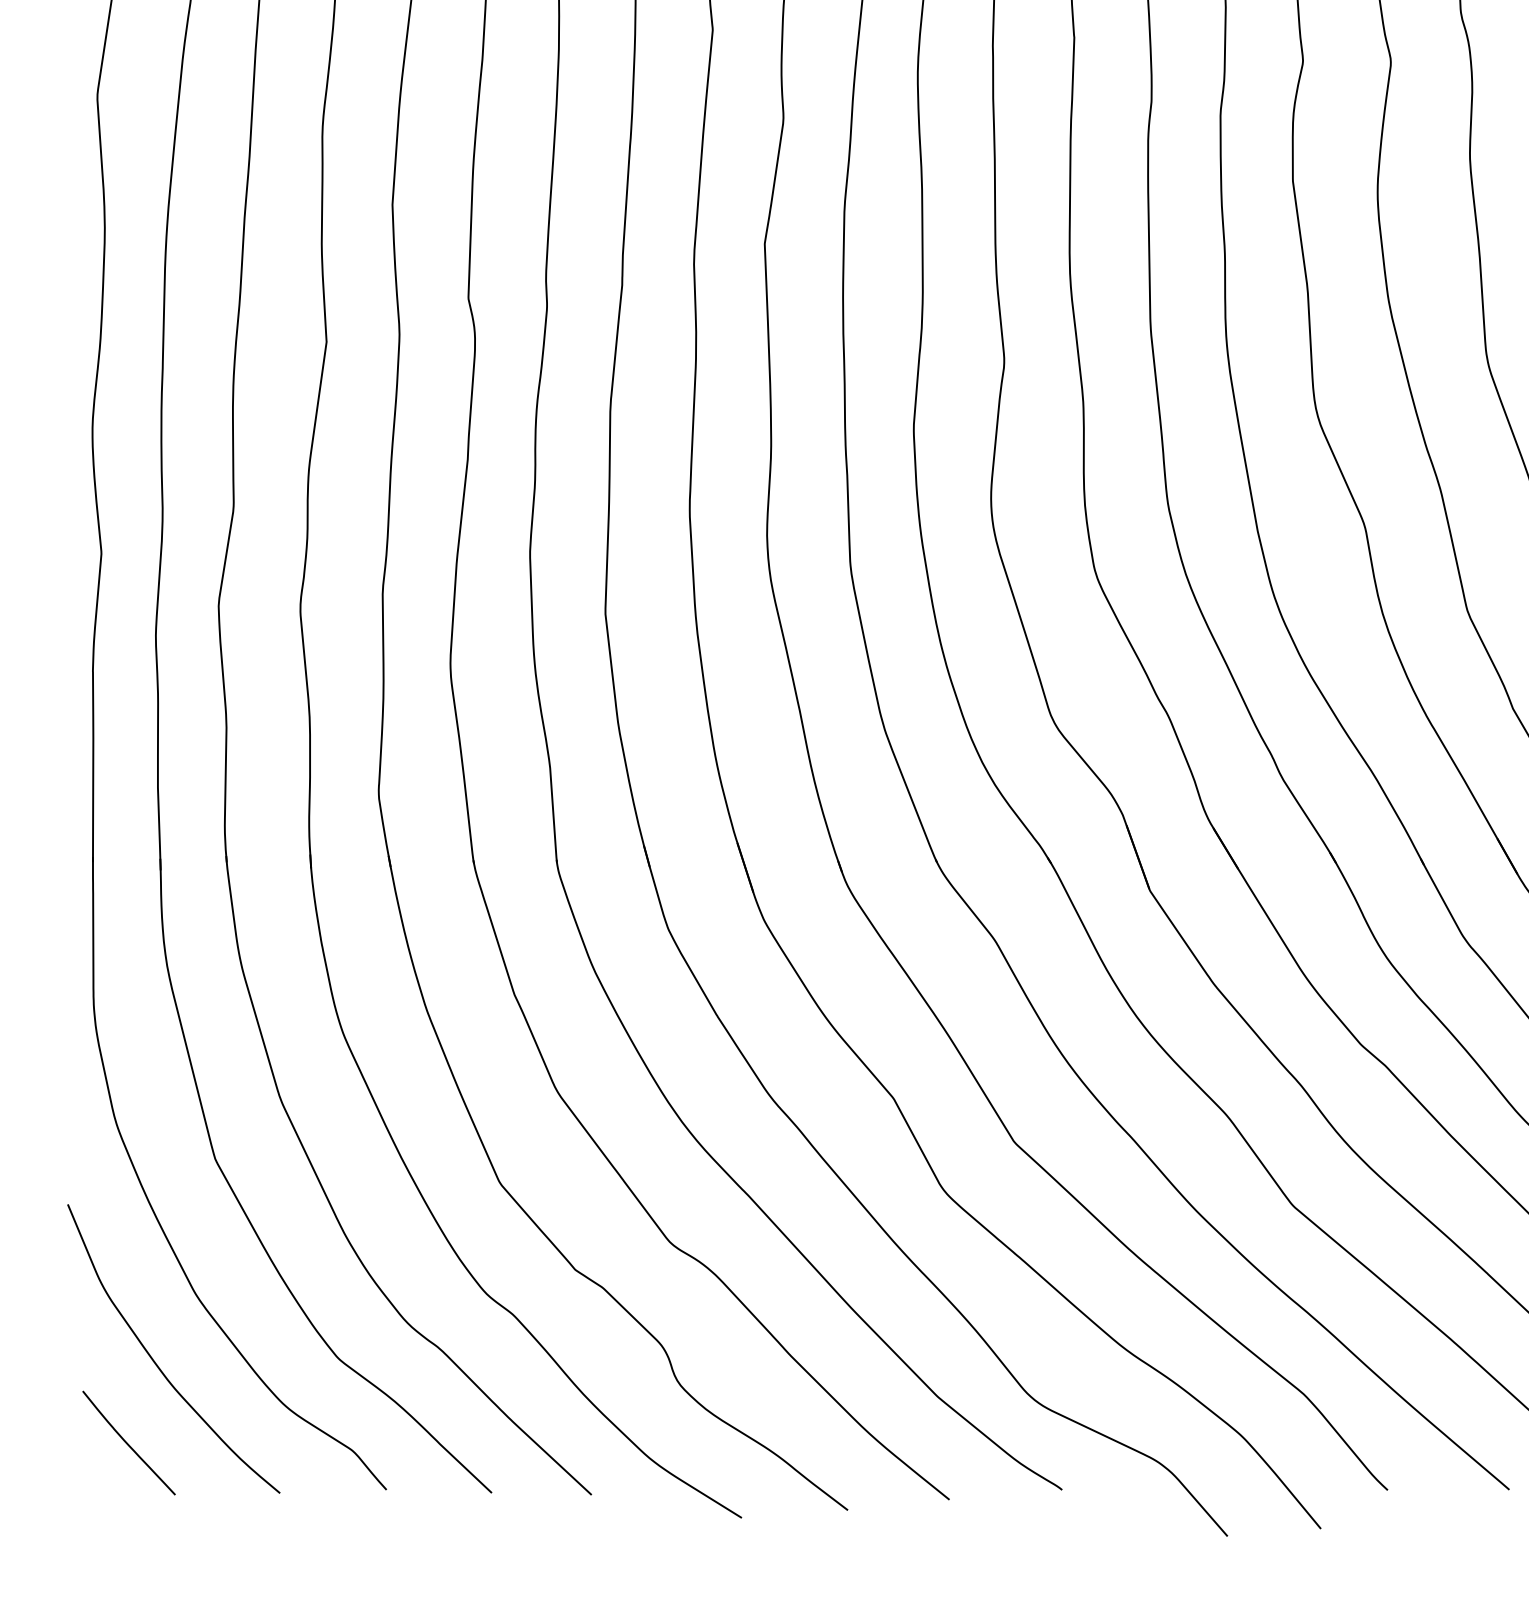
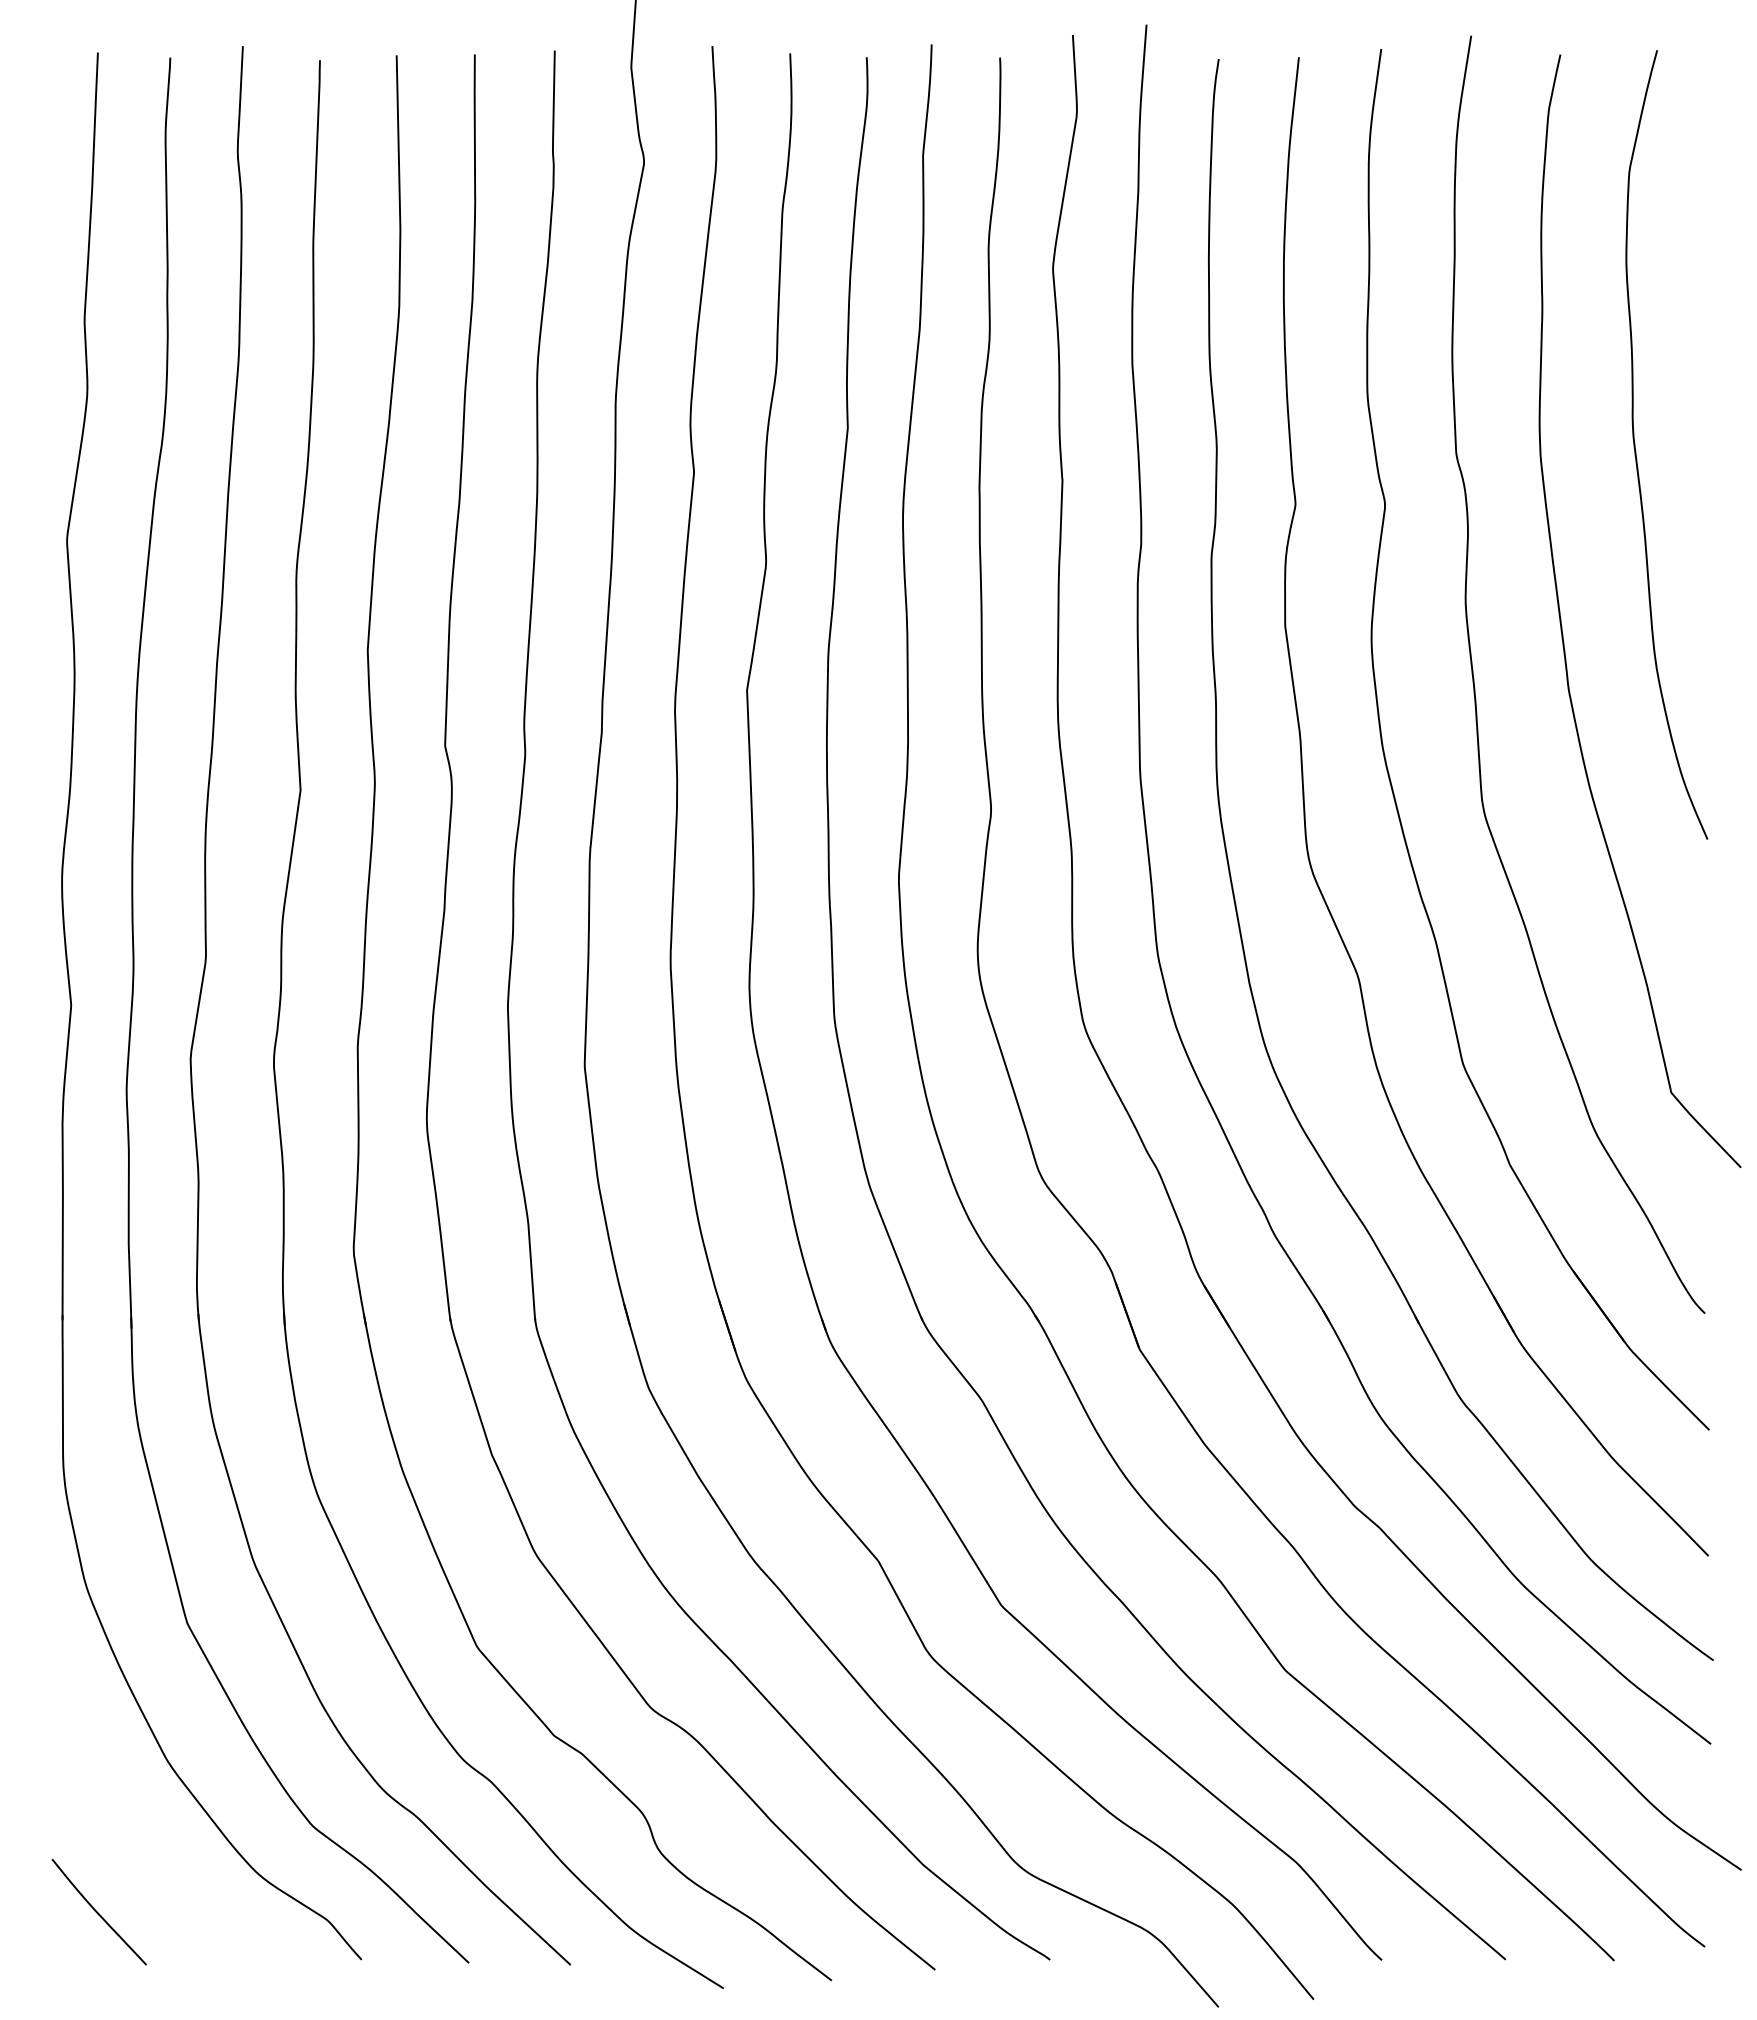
curve: (155, 1361) -> (126, 1829), removed

